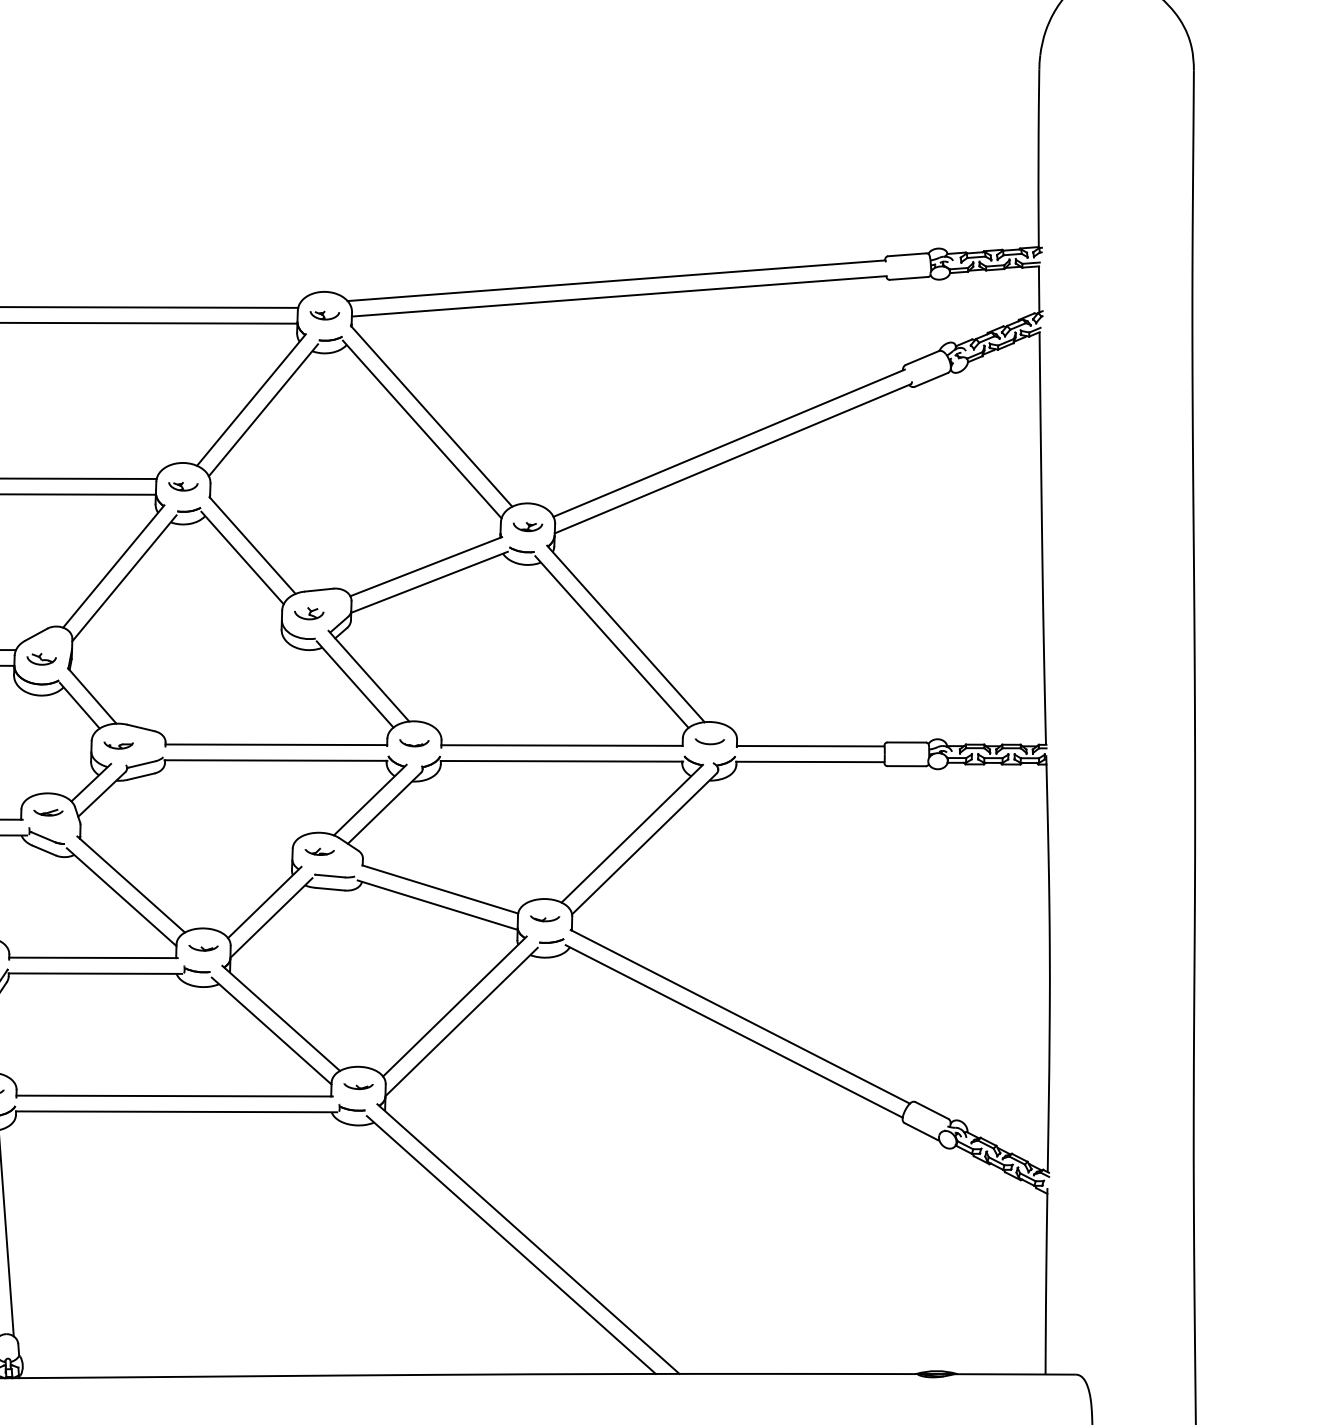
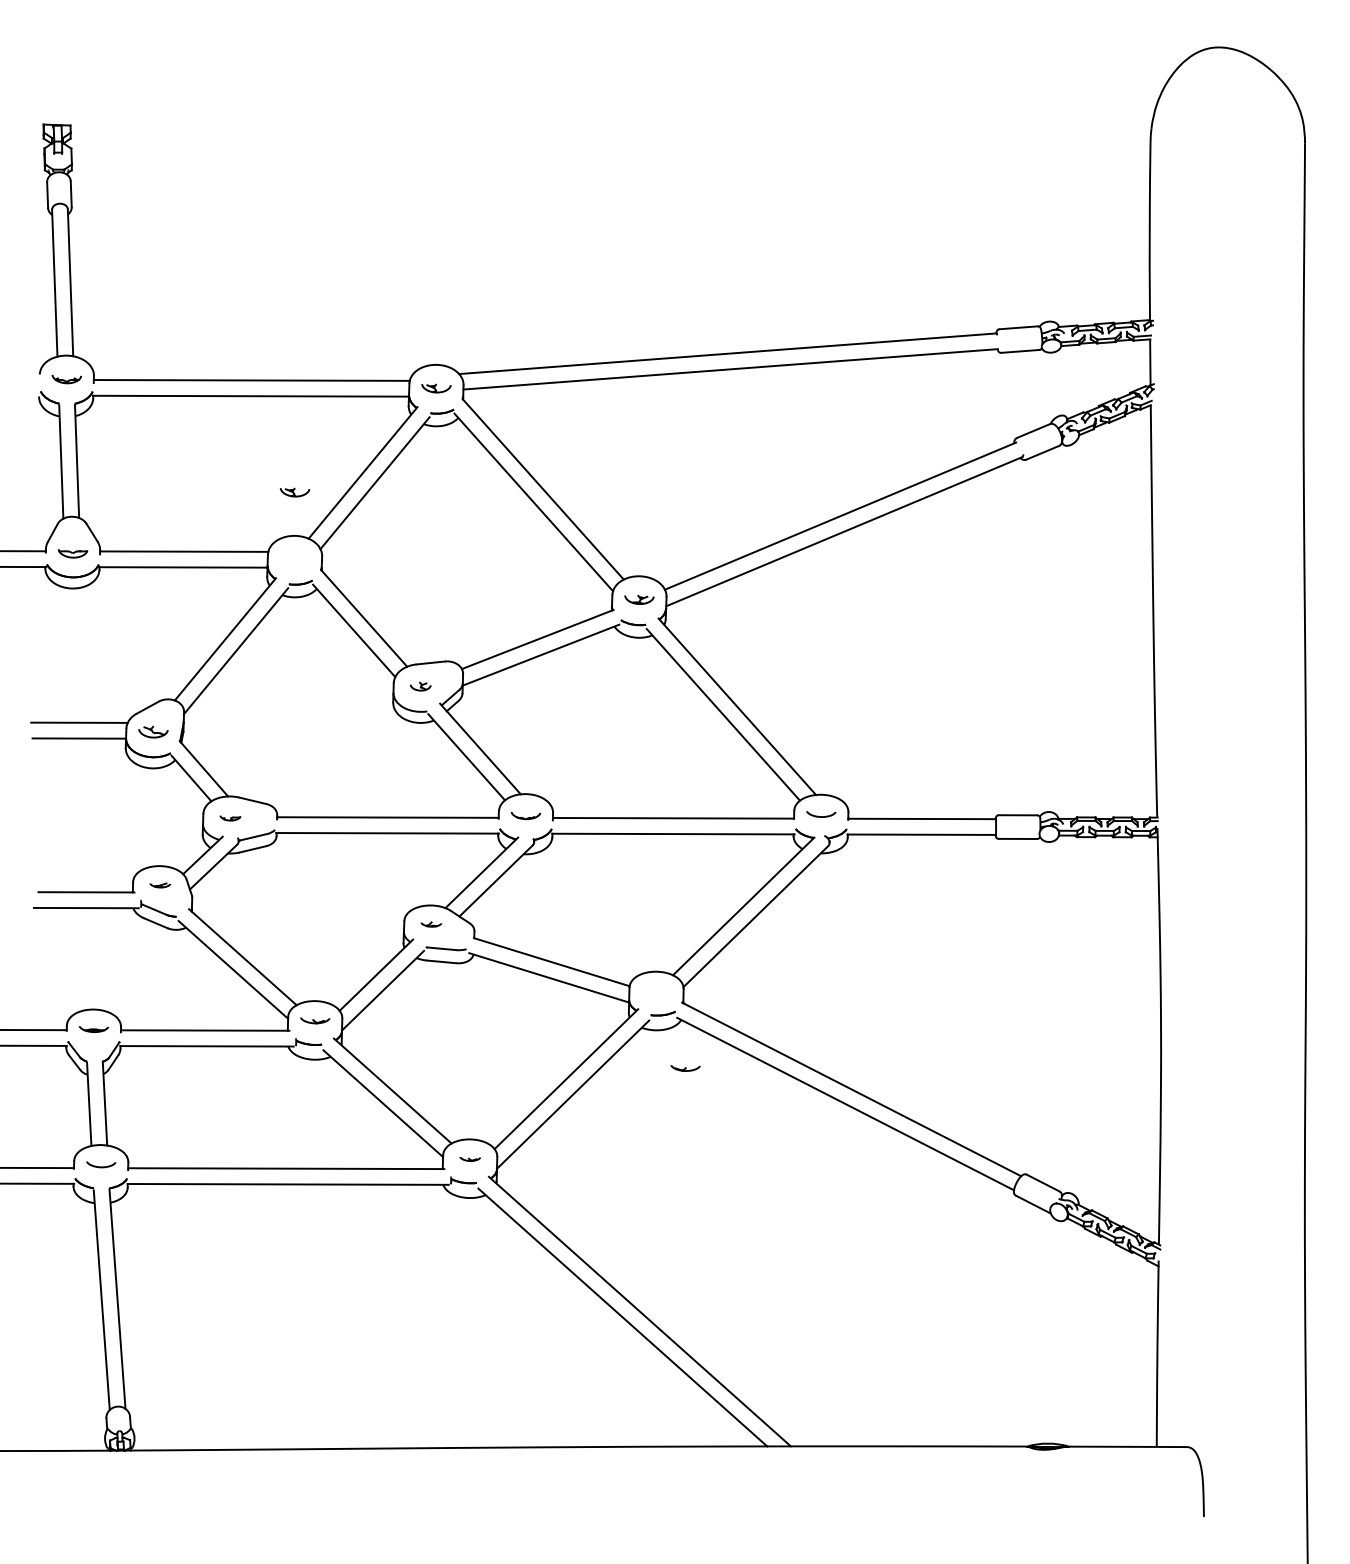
part: (182, 486) -> (294, 492), moved
part: (308, 613) -> (420, 686), size x0.7
part: (118, 745) -> (230, 818), size x0.7
part: (48, 812) -> (160, 885), size x0.7
part: (319, 851) -> (431, 924), size x0.7
part: (545, 918) -> (685, 1068), moved
part: (358, 1086) -> (470, 1159), size x0.7

